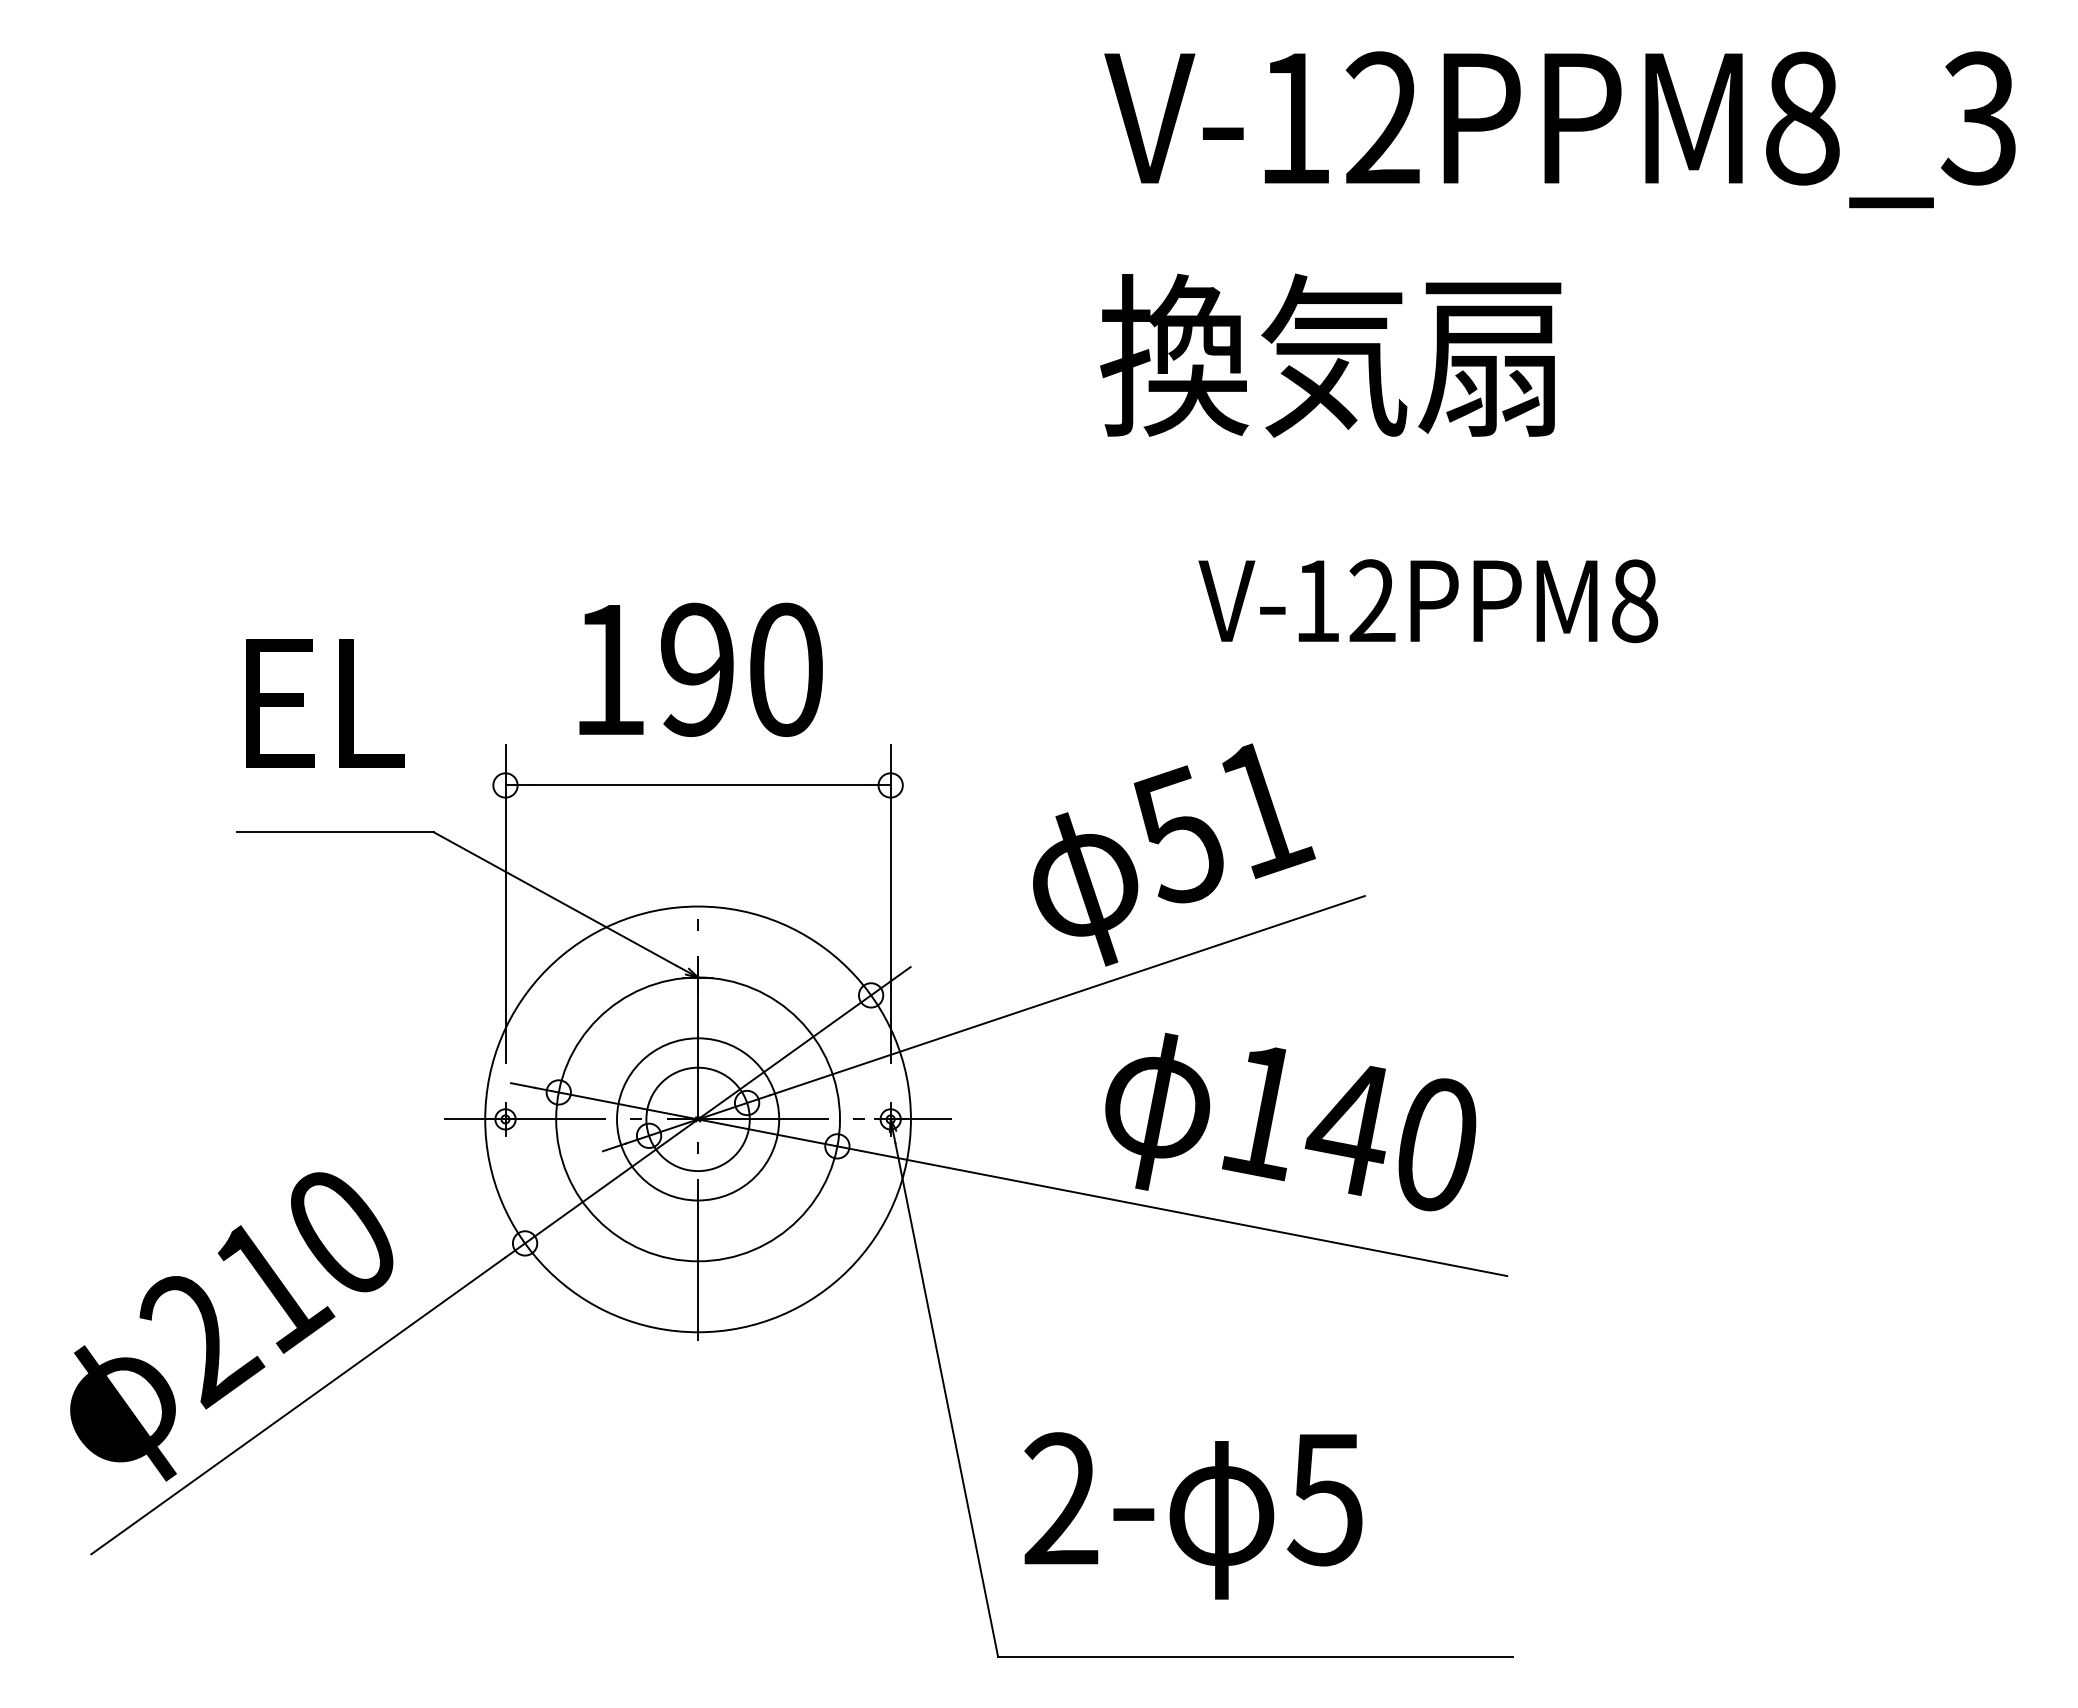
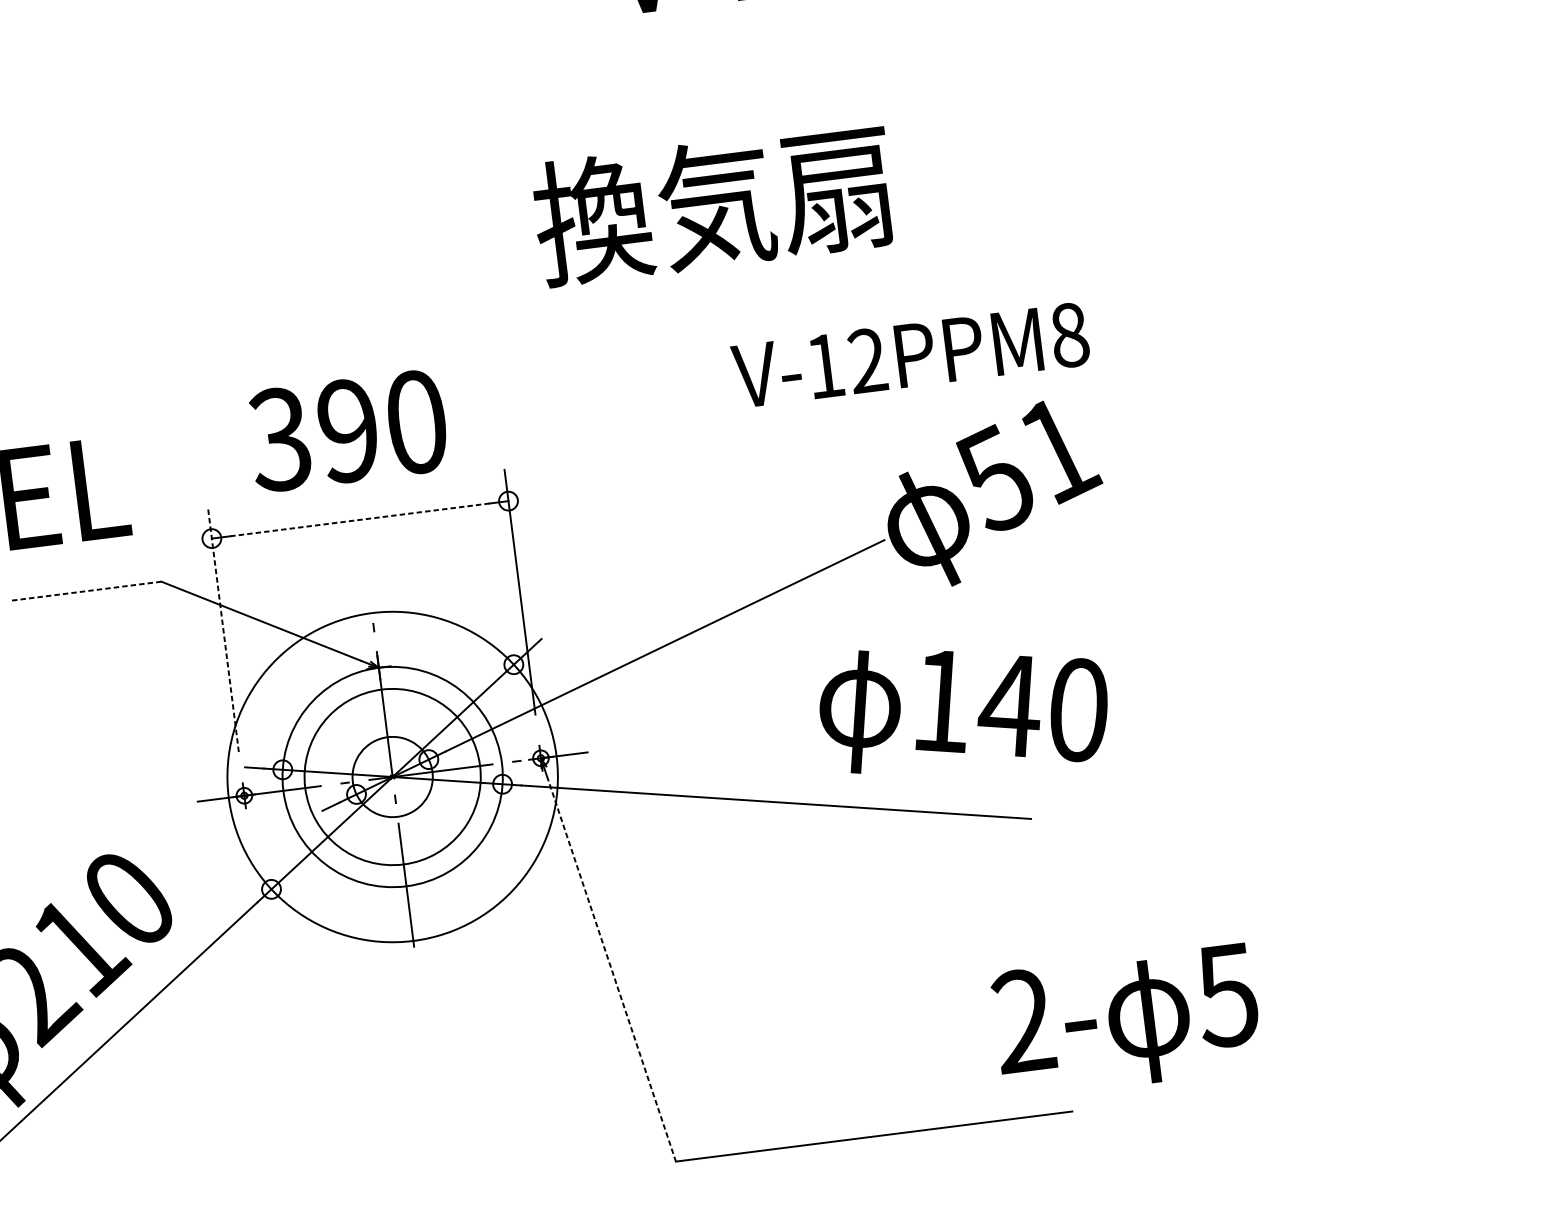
text: (1330, 355) -> (713, 204), moved
text: (1428, 601) -> (910, 355), moved
text: (607, 669) -> (279, 439), 190 -> 390
line: (697, 785) -> (359, 519), solid -> dashed
line: (335, 832) -> (85, 591), solid -> dashed
text: (1174, 854) -> (994, 493), moved
line: (505, 903) -> (223, 629), solid -> dashed
circle: (698, 1119) -> (392, 777), size x1.4
text: (1290, 1121) -> (963, 706), moved
line: (946, 1399) -> (611, 968), solid -> dashed
text: (1193, 1515) -> (1127, 1020), moved

